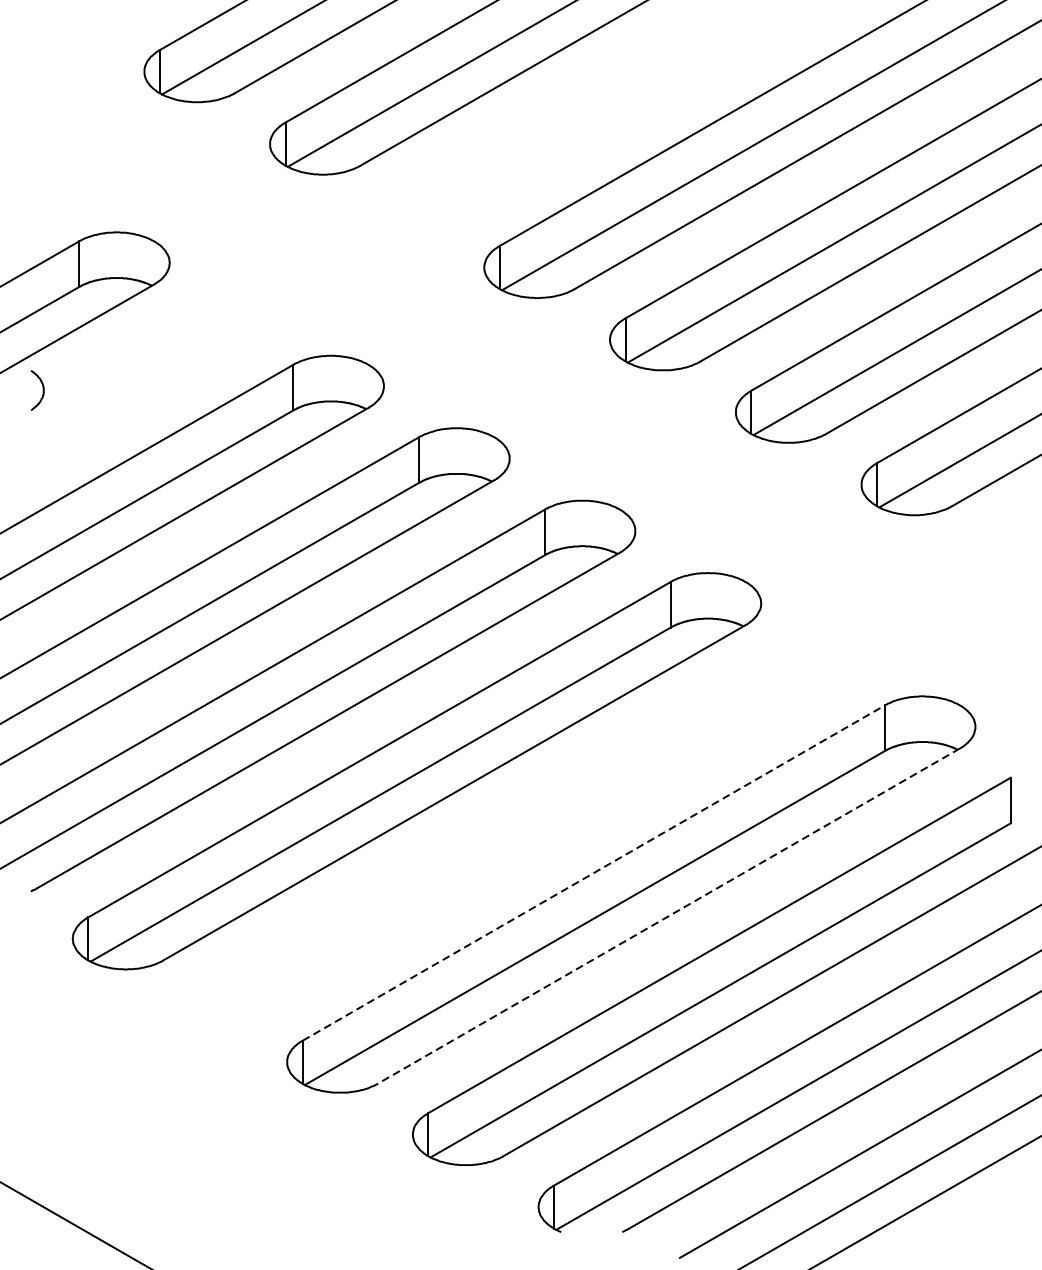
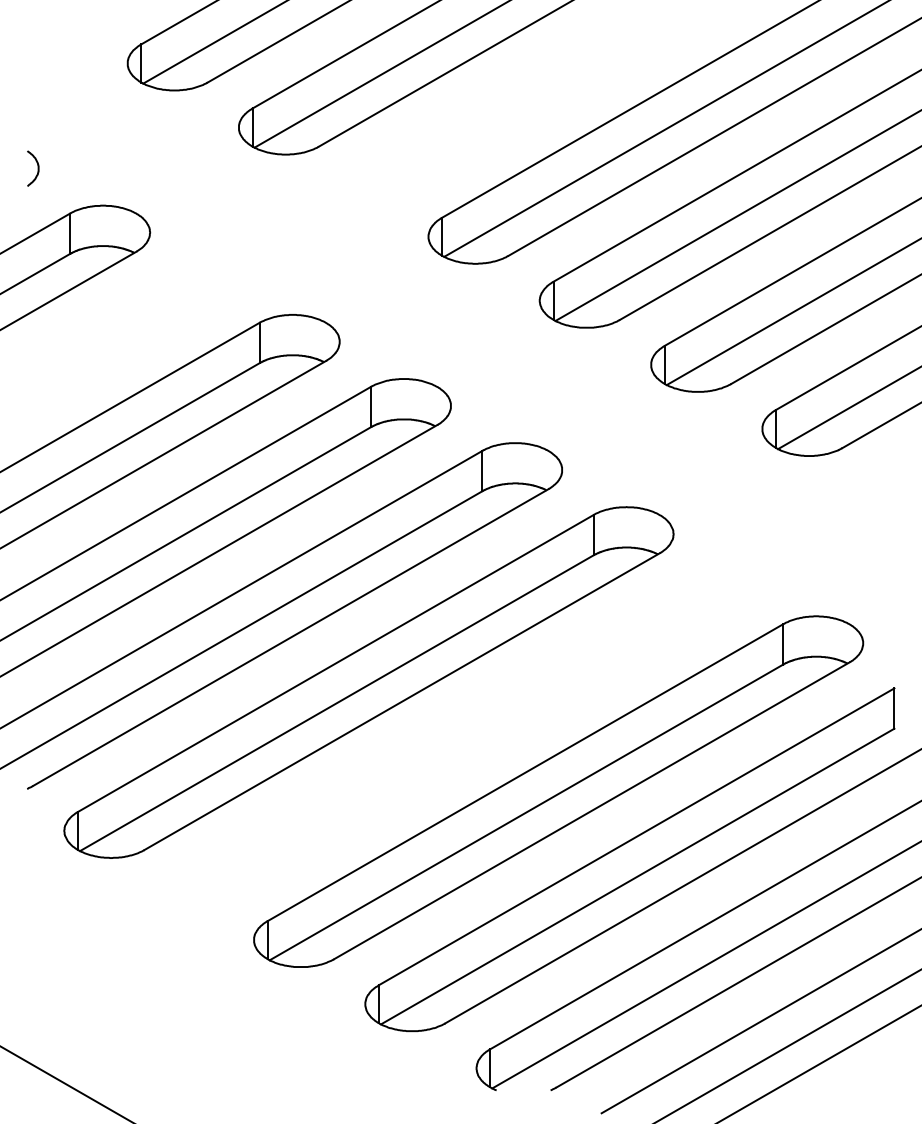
curve: (42, 390) -> (37, 168), moved
line: (593, 872) -> (525, 772), dashed -> solid
line: (668, 916) -> (591, 811), dashed -> solid

